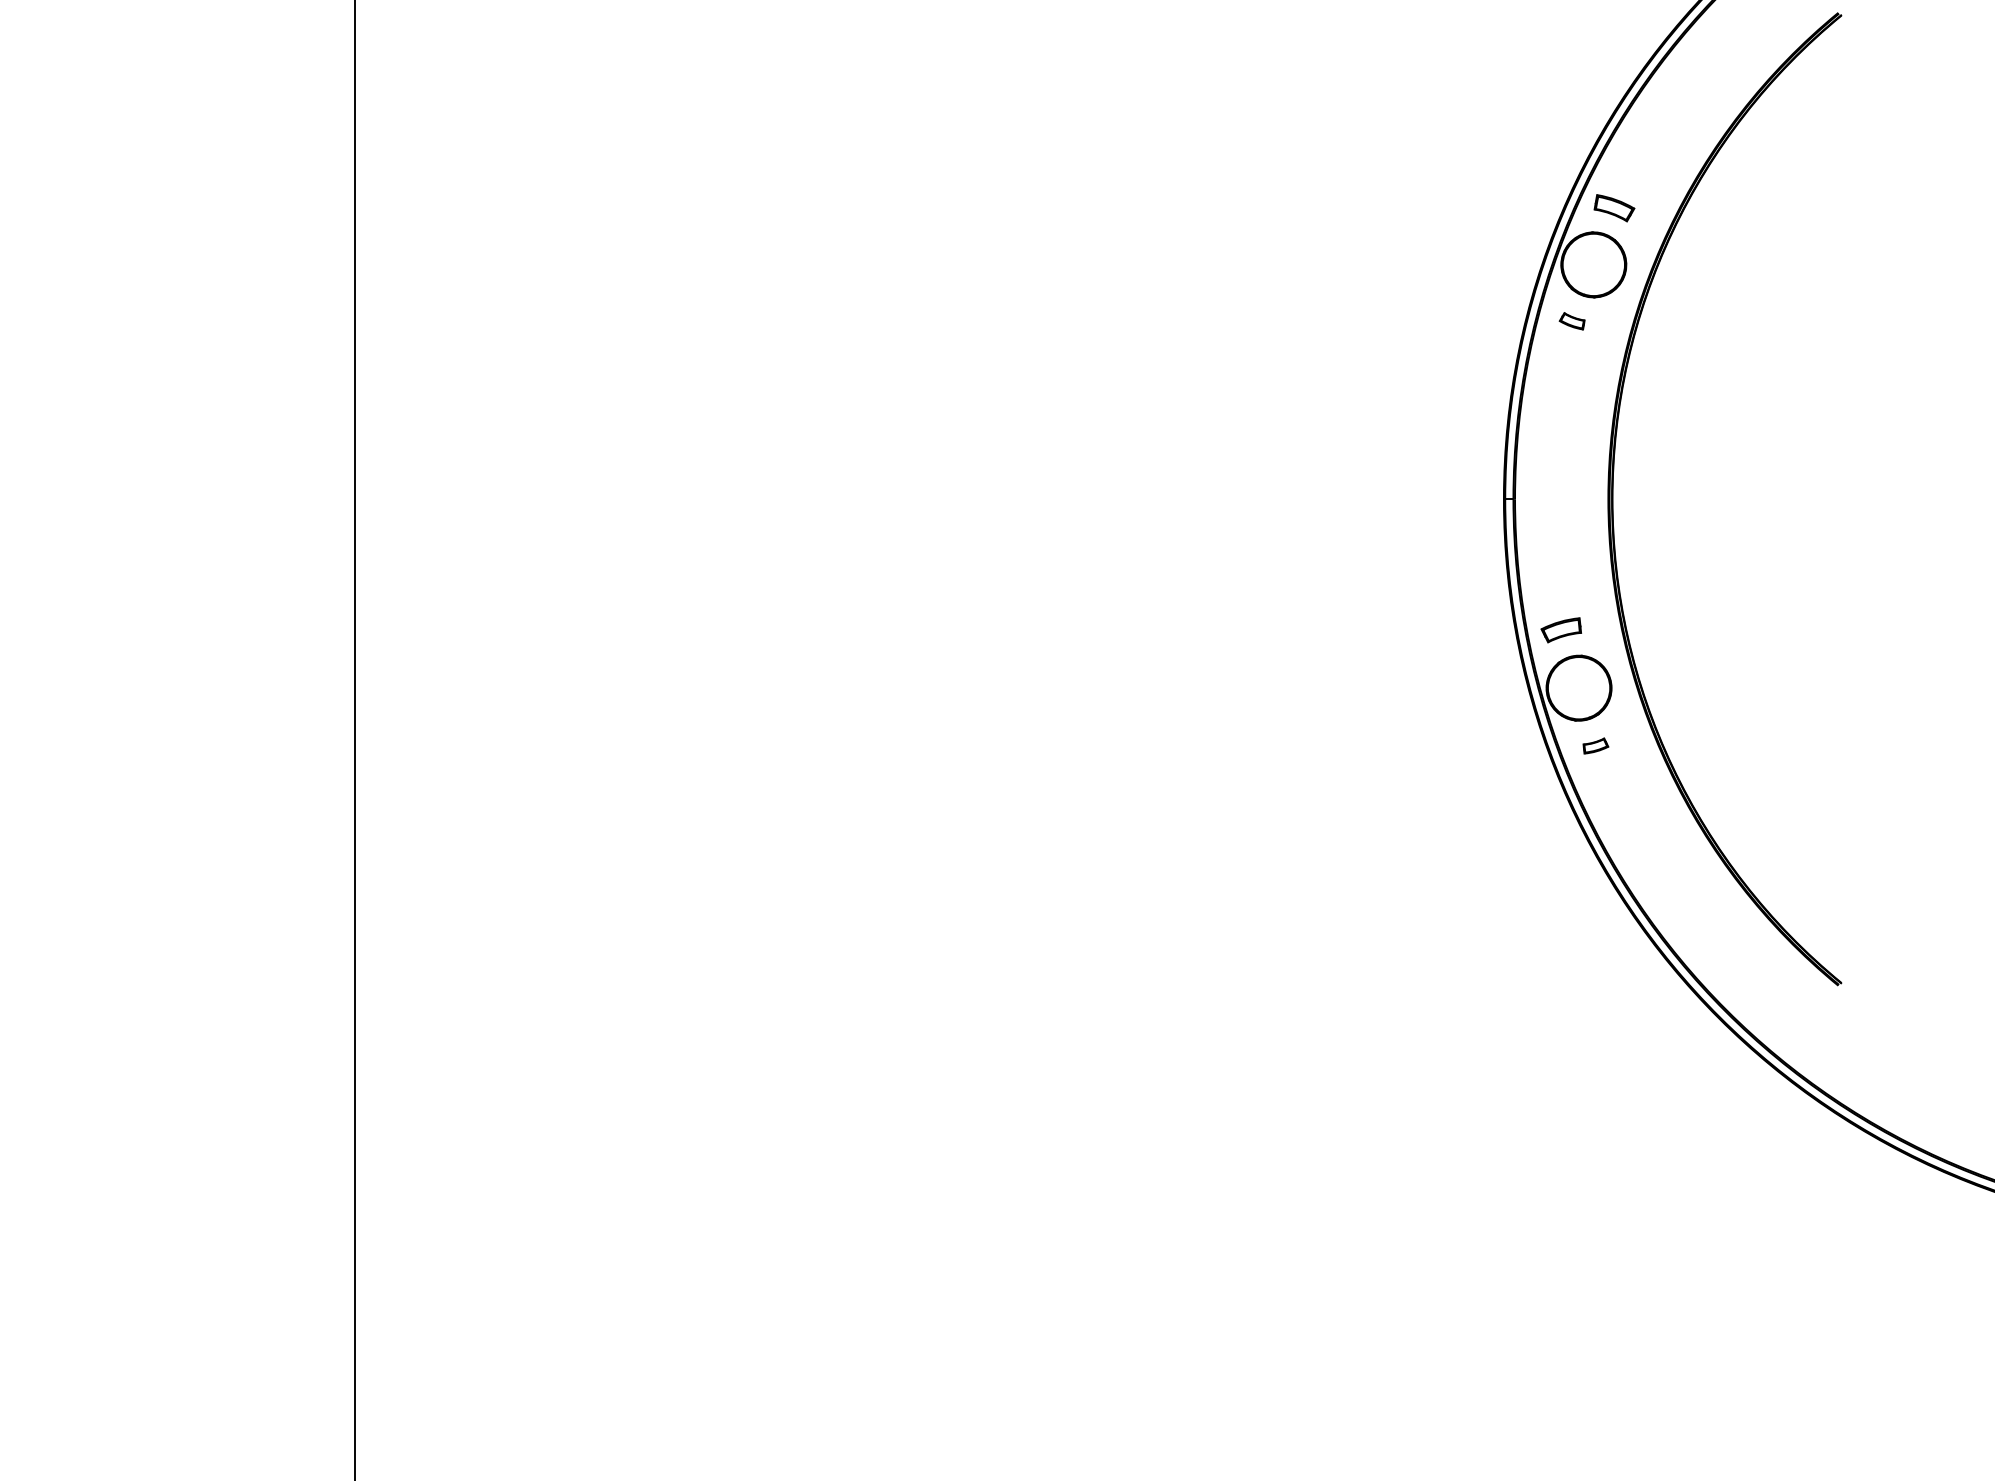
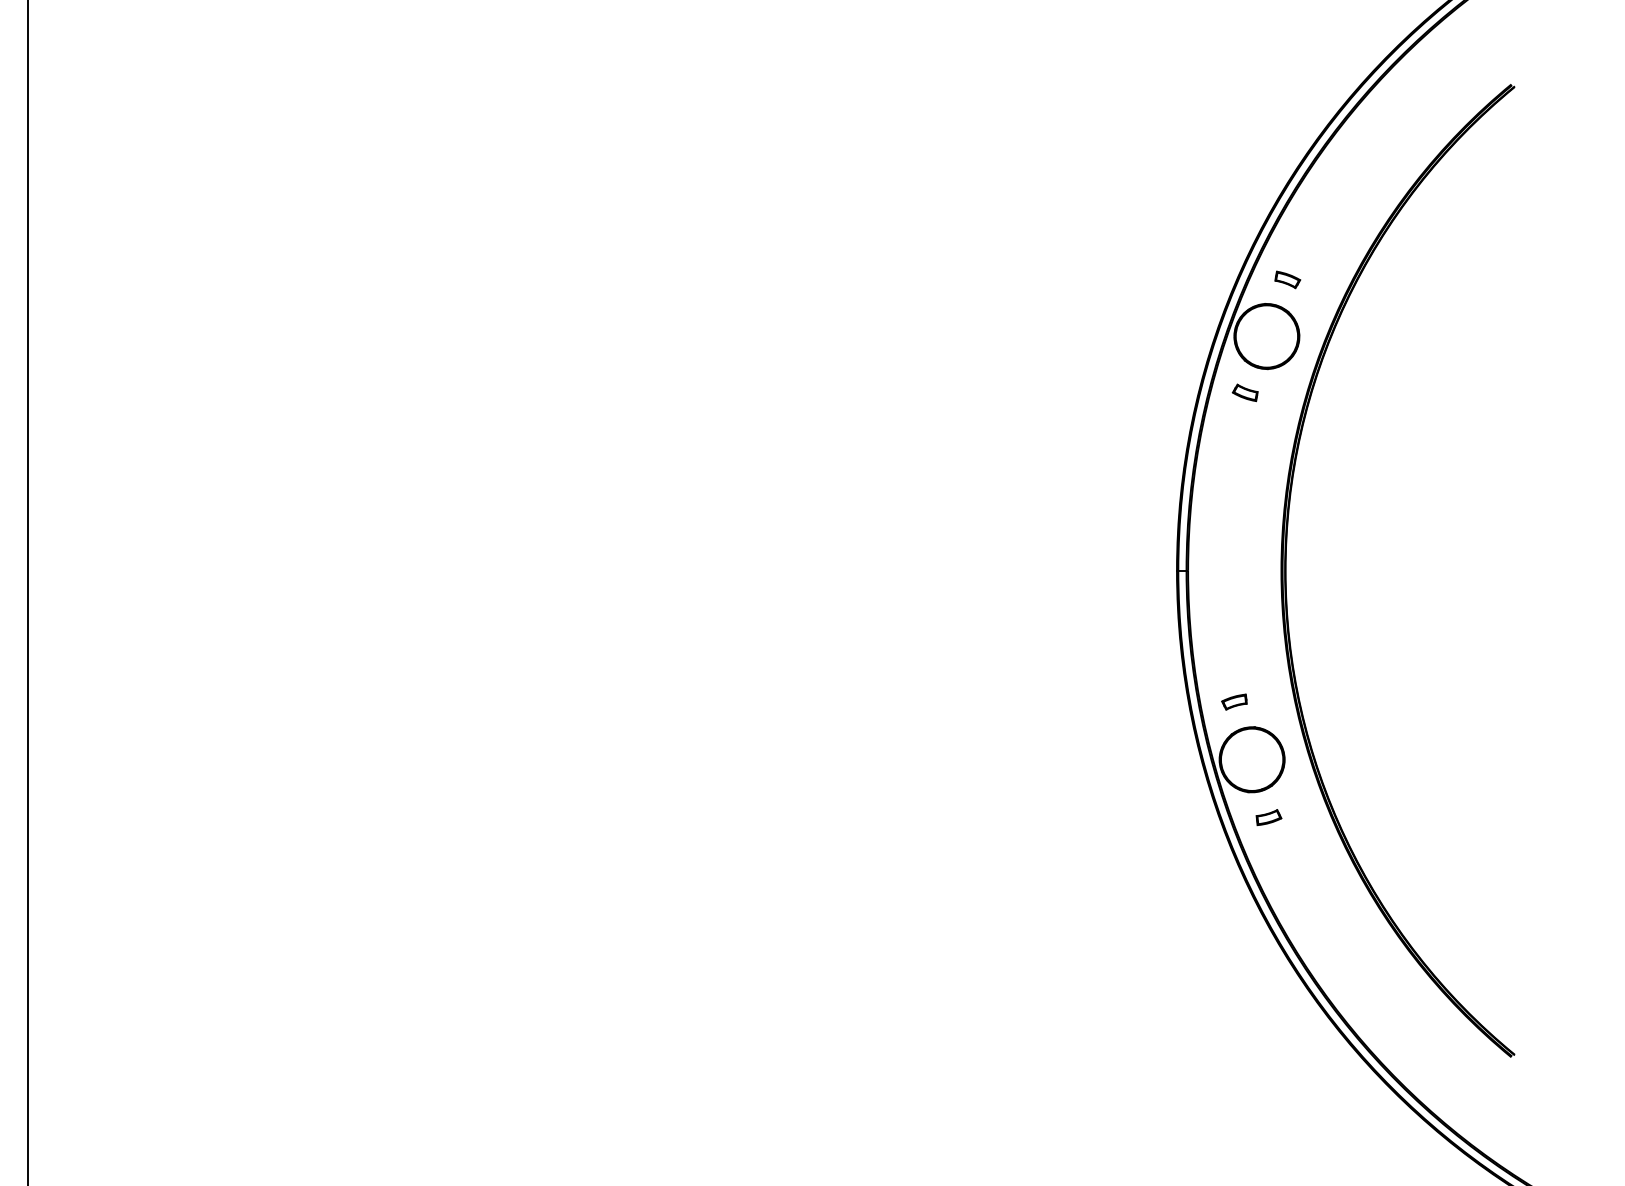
part: (1614, 208) -> (1287, 280), size x0.62
part: (1561, 630) -> (1234, 702), size x0.62

